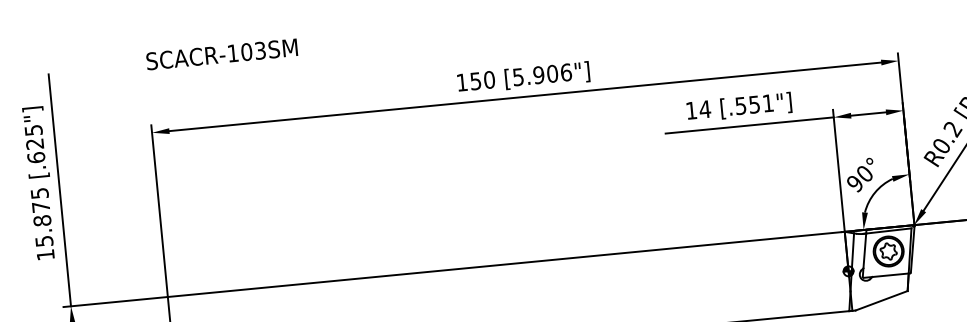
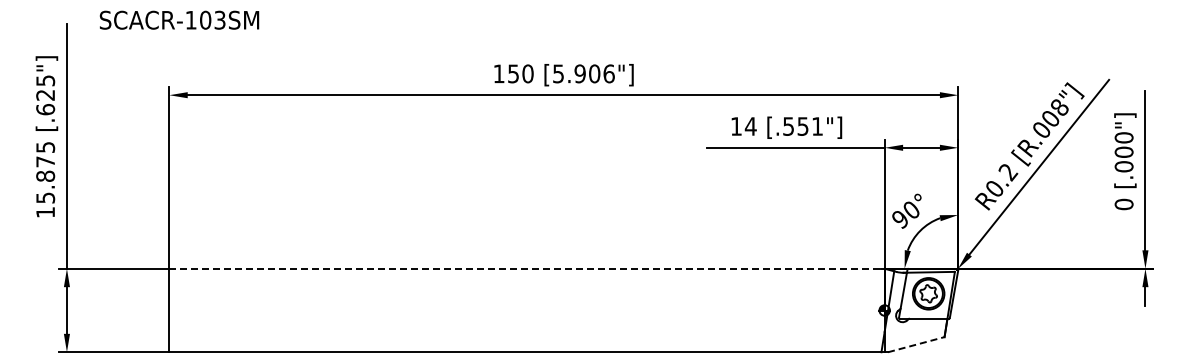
text: (221, 53) -> (179, 19), moved
line: (504, 264) -> (525, 268), solid -> dashed
line: (881, 300) -> (916, 344), solid -> dashed

